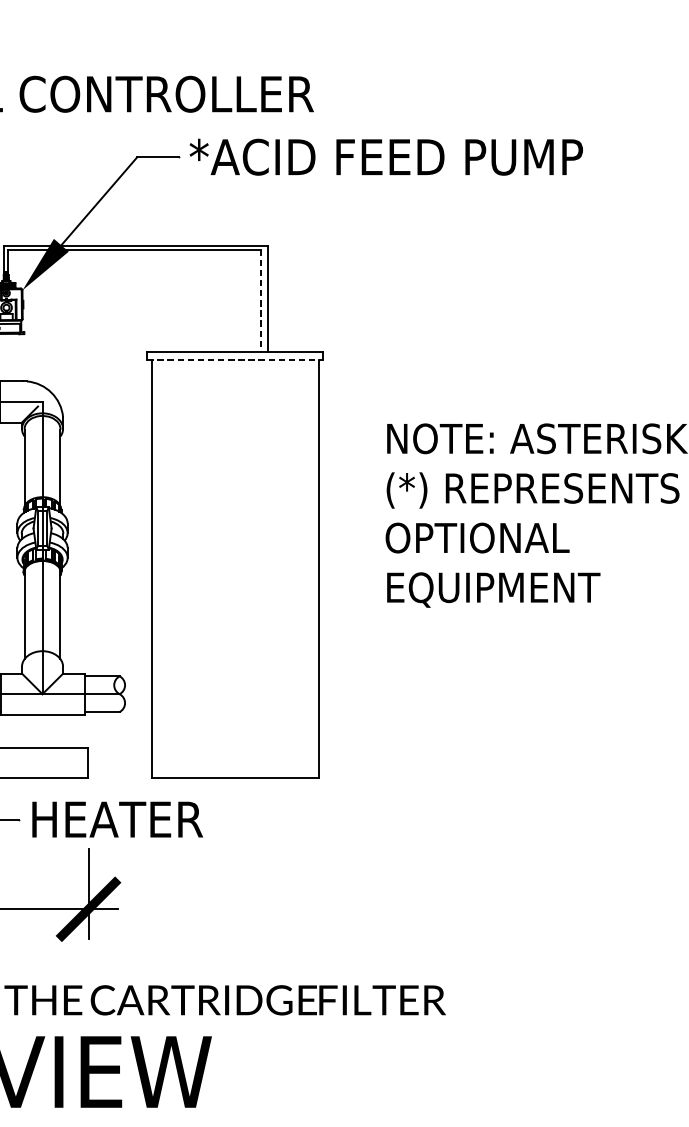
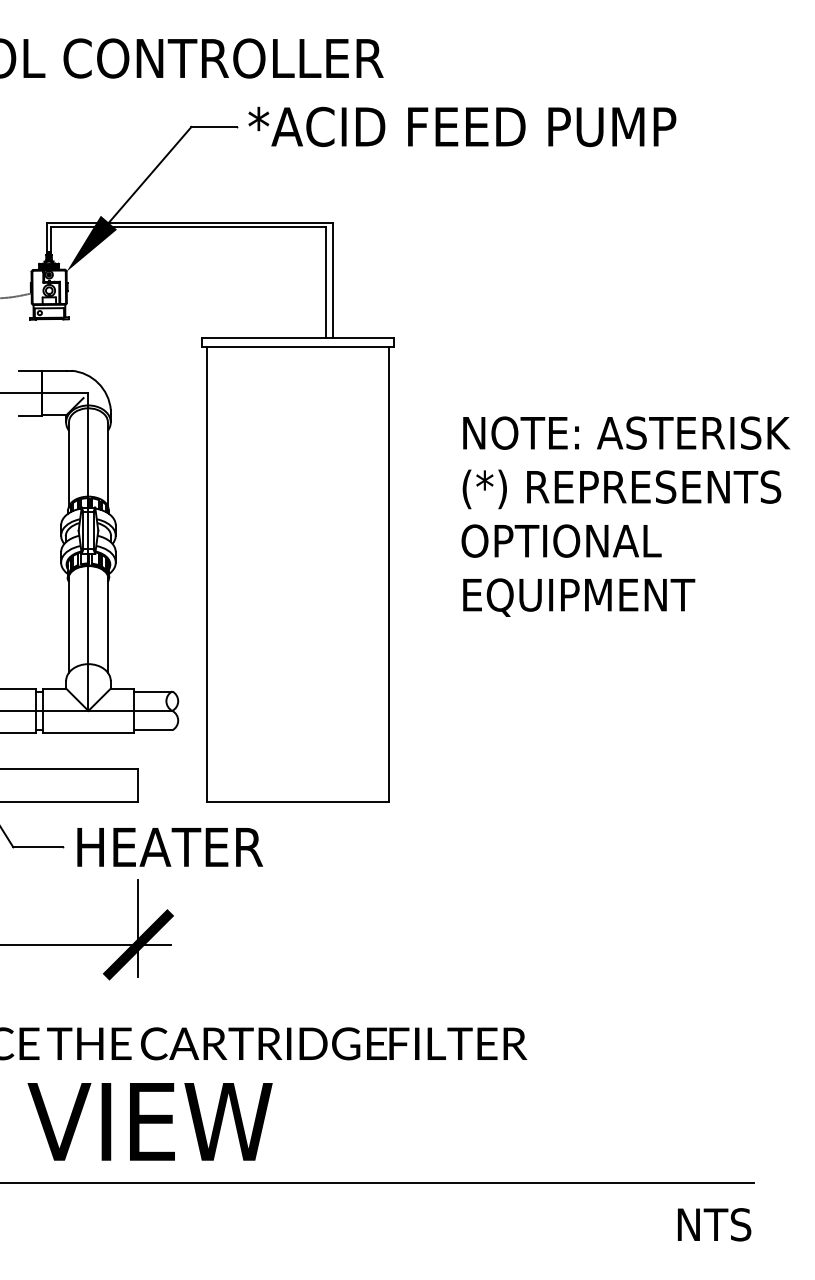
line: (260, 300) -> (325, 282), dashed -> solid
line: (235, 360) -> (298, 347), dashed -> solid

